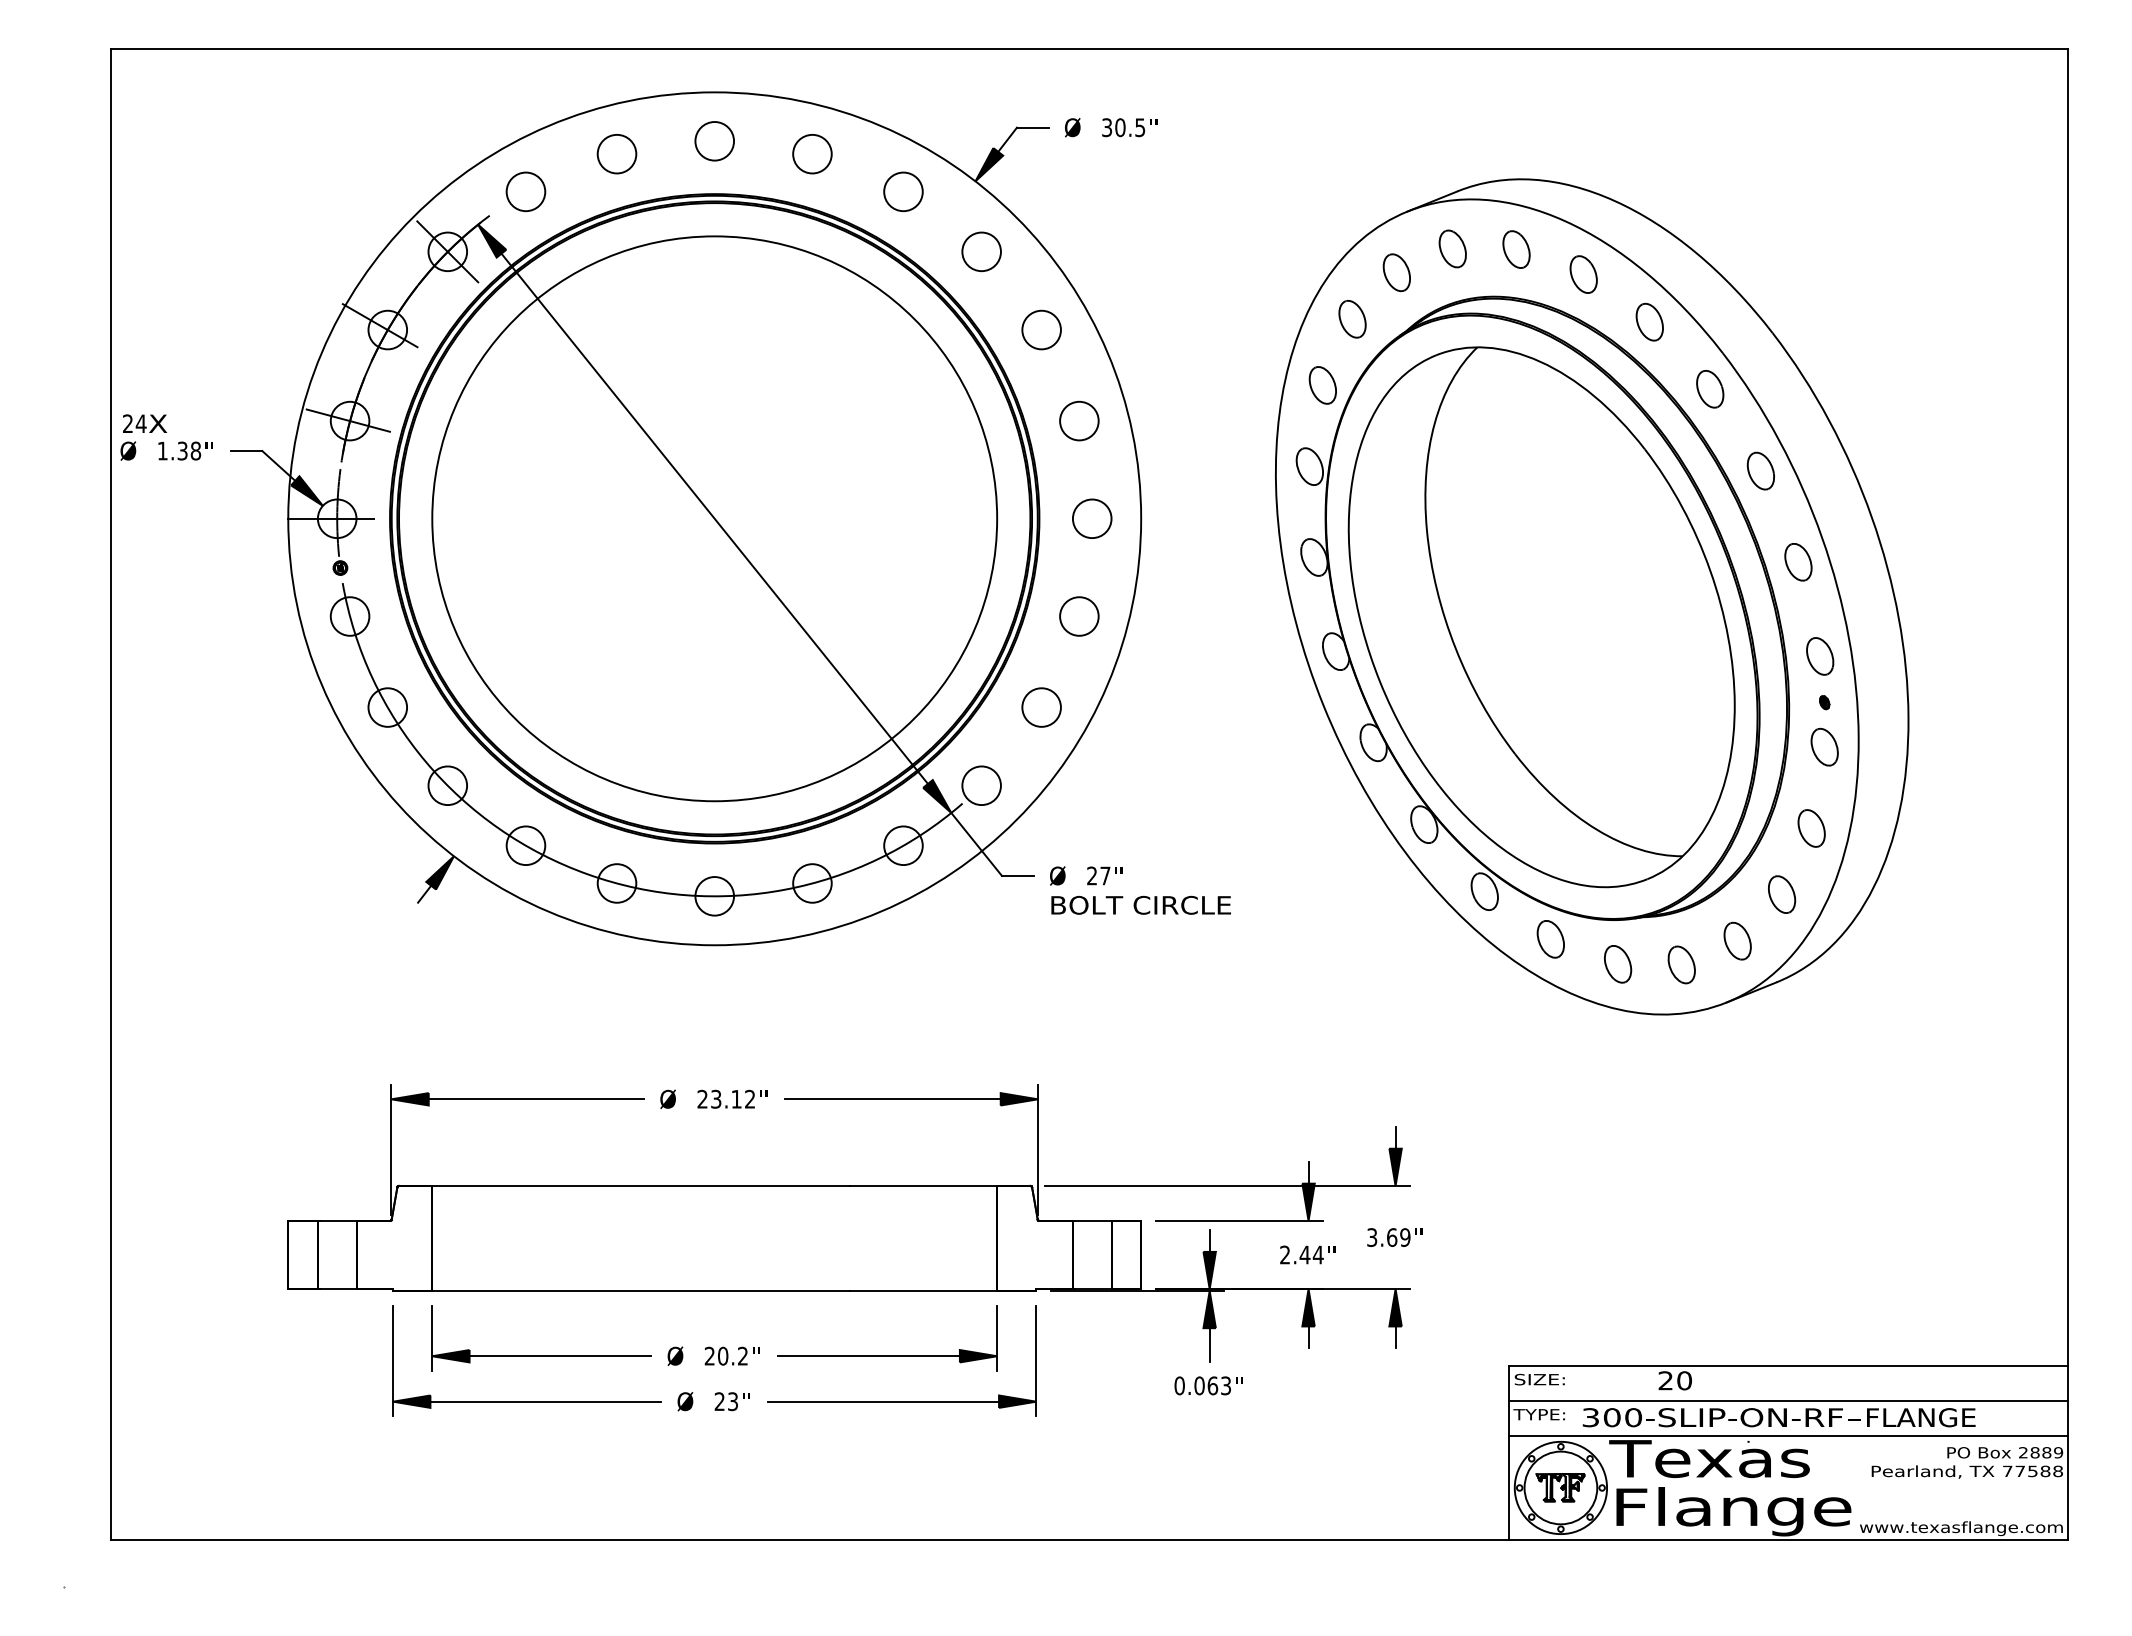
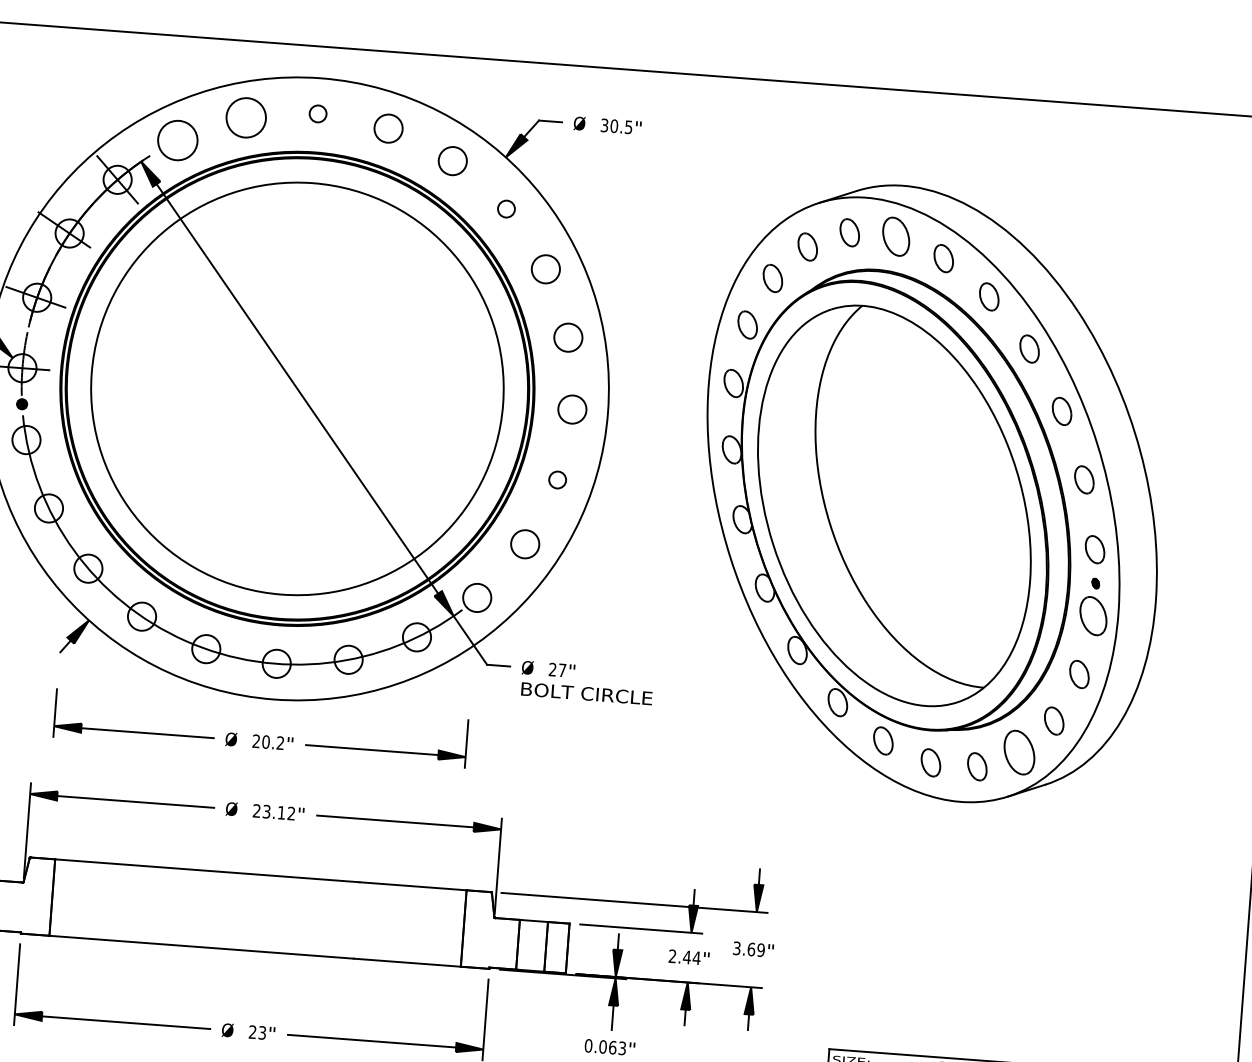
circle: (714, 141) -> (317, 114), size x0.6
circle: (616, 154) -> (245, 118), size x1.4
circle: (525, 191) -> (177, 140), size x1.4
part: (1516, 249) -> (896, 236), size x1.4
circle: (981, 251) -> (506, 208), size x0.6
circle: (1079, 616) -> (557, 480), size x0.6
part: (1824, 746) -> (1093, 615), size x1.4
part: (1737, 940) -> (1019, 752), size x1.6
part: (712, 1347) -> (258, 735), moved

